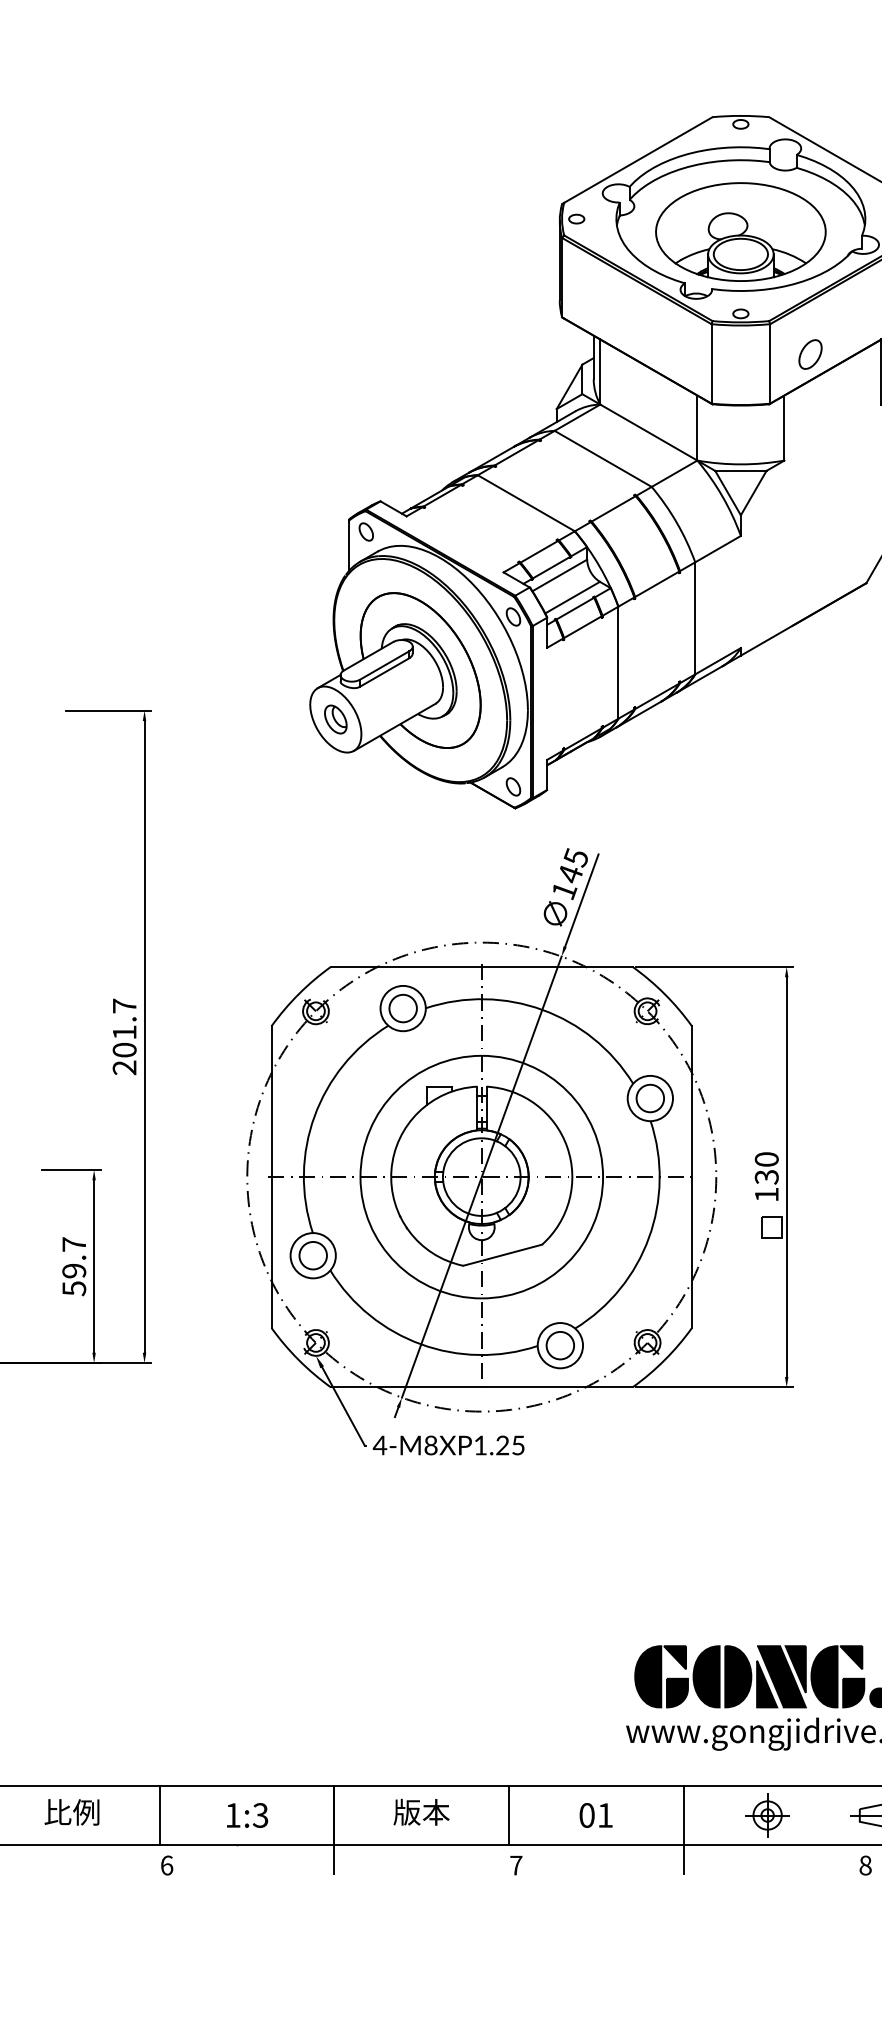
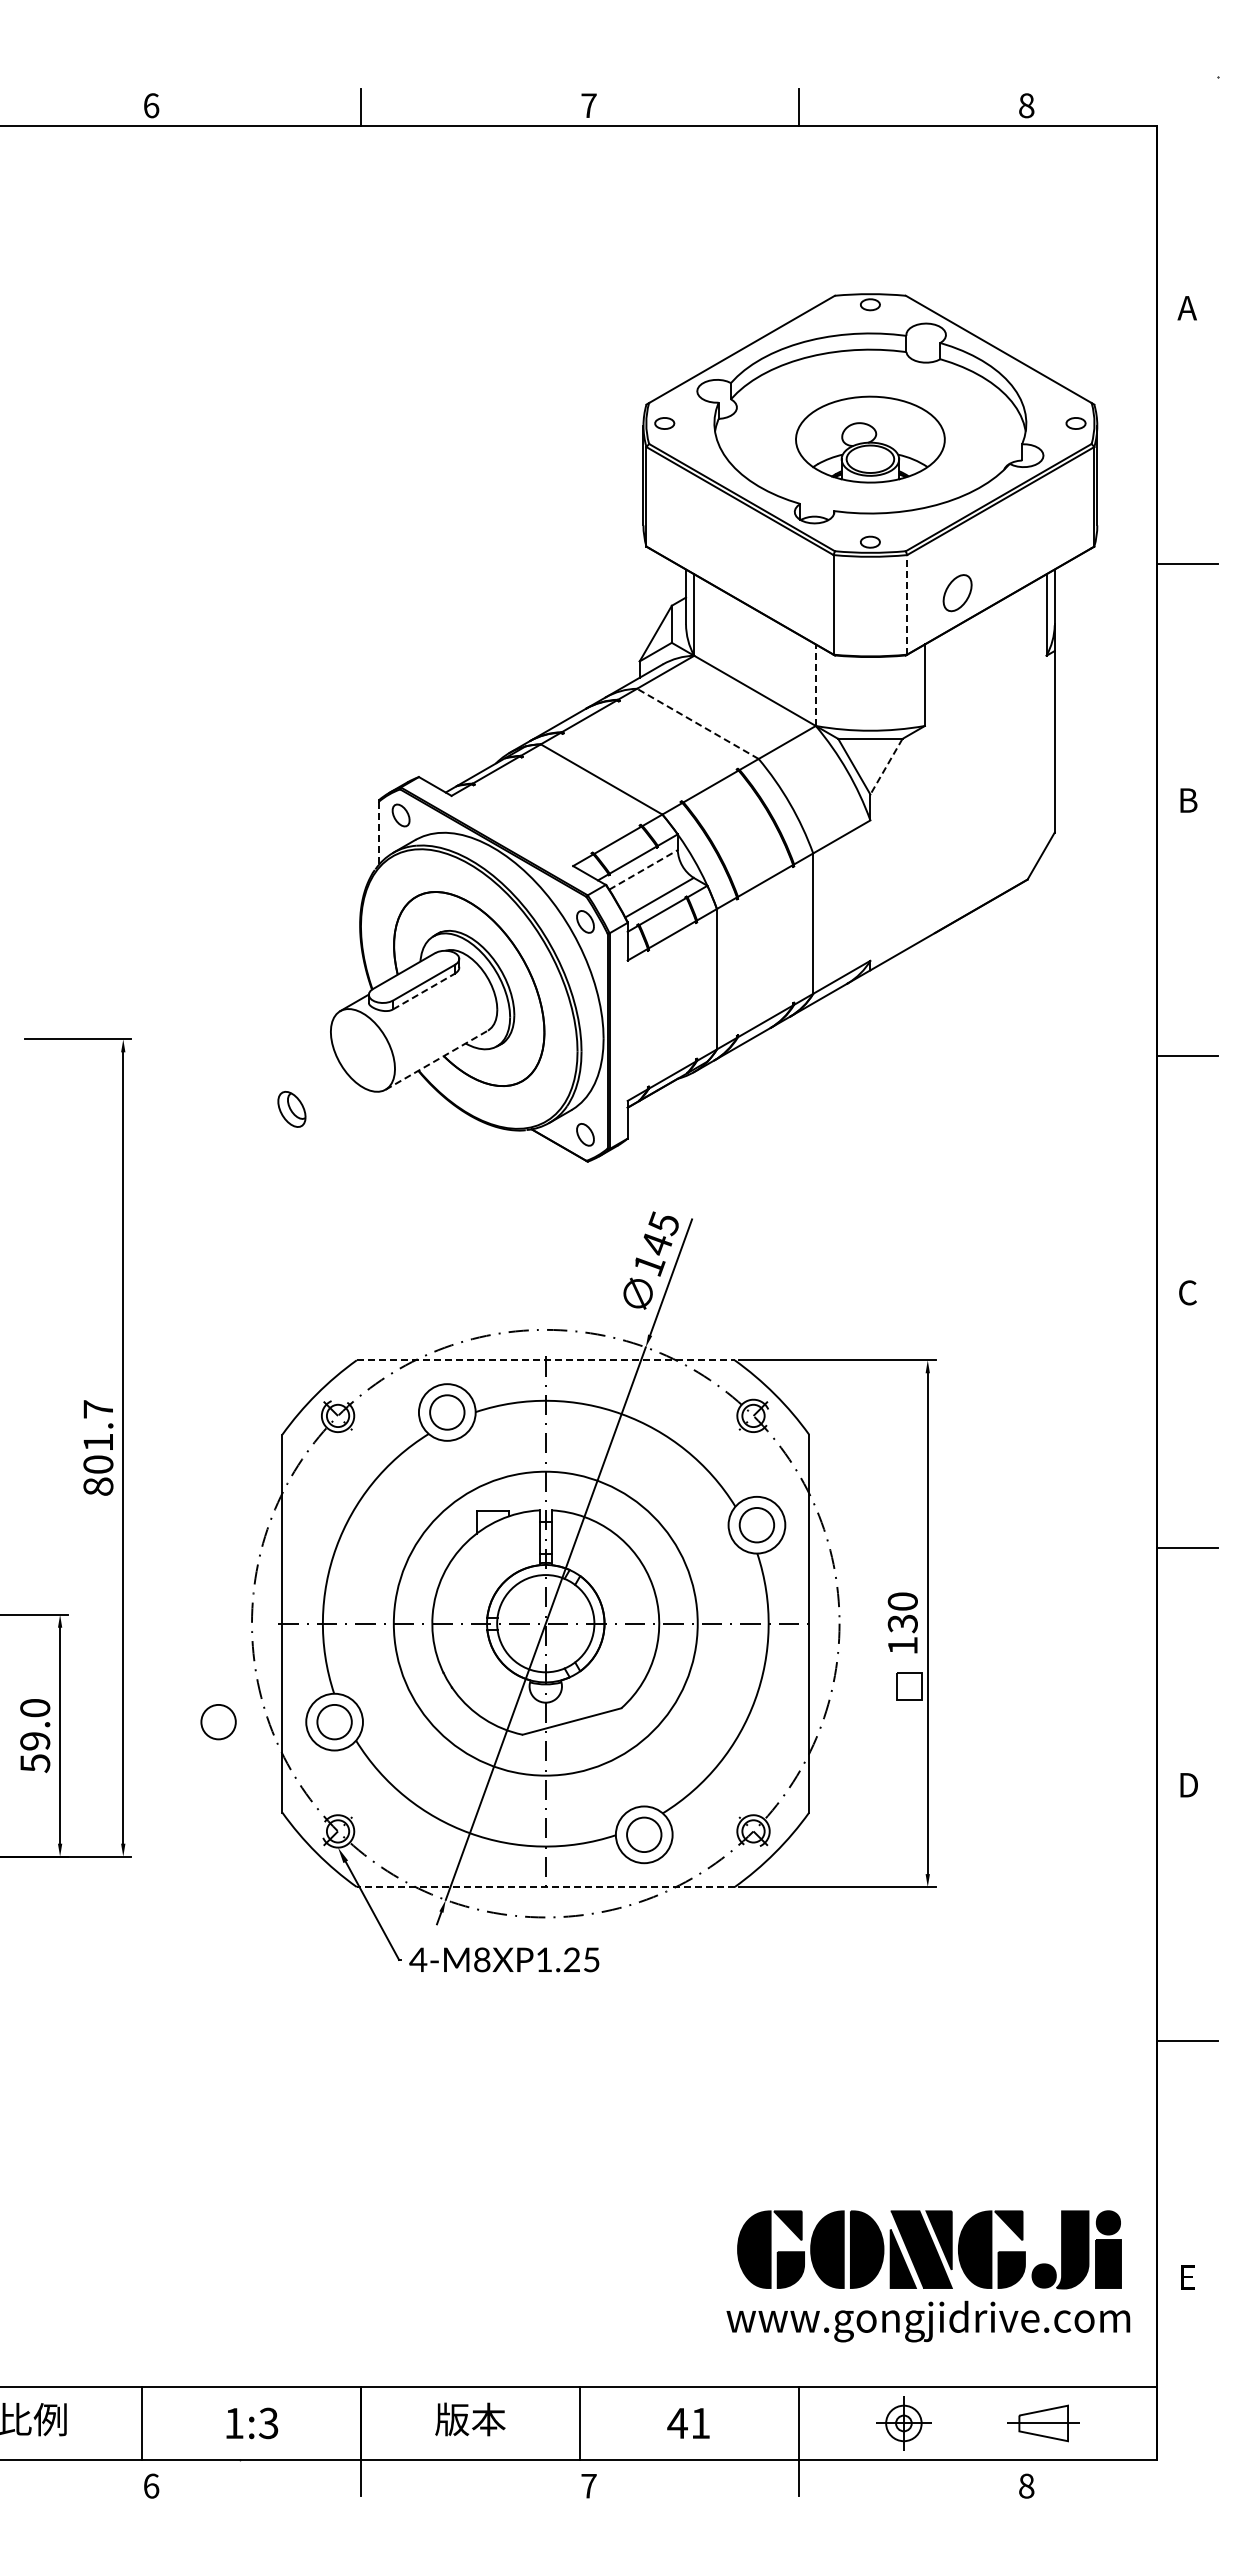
part: (740, 231) -> (870, 439), size x0.7
line: (770, 363) -> (907, 604), solid -> dashed
line: (697, 428) -> (815, 685), solid -> dashed
line: (602, 458) -> (697, 723), solid -> dashed
line: (753, 493) -> (886, 767), solid -> dashed
line: (349, 546) -> (379, 833), solid -> dashed
line: (559, 575) -> (643, 869), solid -> dashed
line: (384, 672) -> (424, 991), solid -> dashed
part: (335, 719) -> (291, 1109), moved
line: (395, 726) -> (437, 1059), solid -> dashed
line: (481, 967) -> (545, 1360), solid -> dashed
text: (124, 1067) -> (98, 1486), 201.7 -> 801.7
text: (74, 1244) -> (35, 1708), 59.7 -> 59.0
circle: (220, 1256) -> (218, 1722), added
line: (481, 1387) -> (545, 1887), solid -> dashed
text: (586, 1815) -> (677, 2423), 01 -> 41

